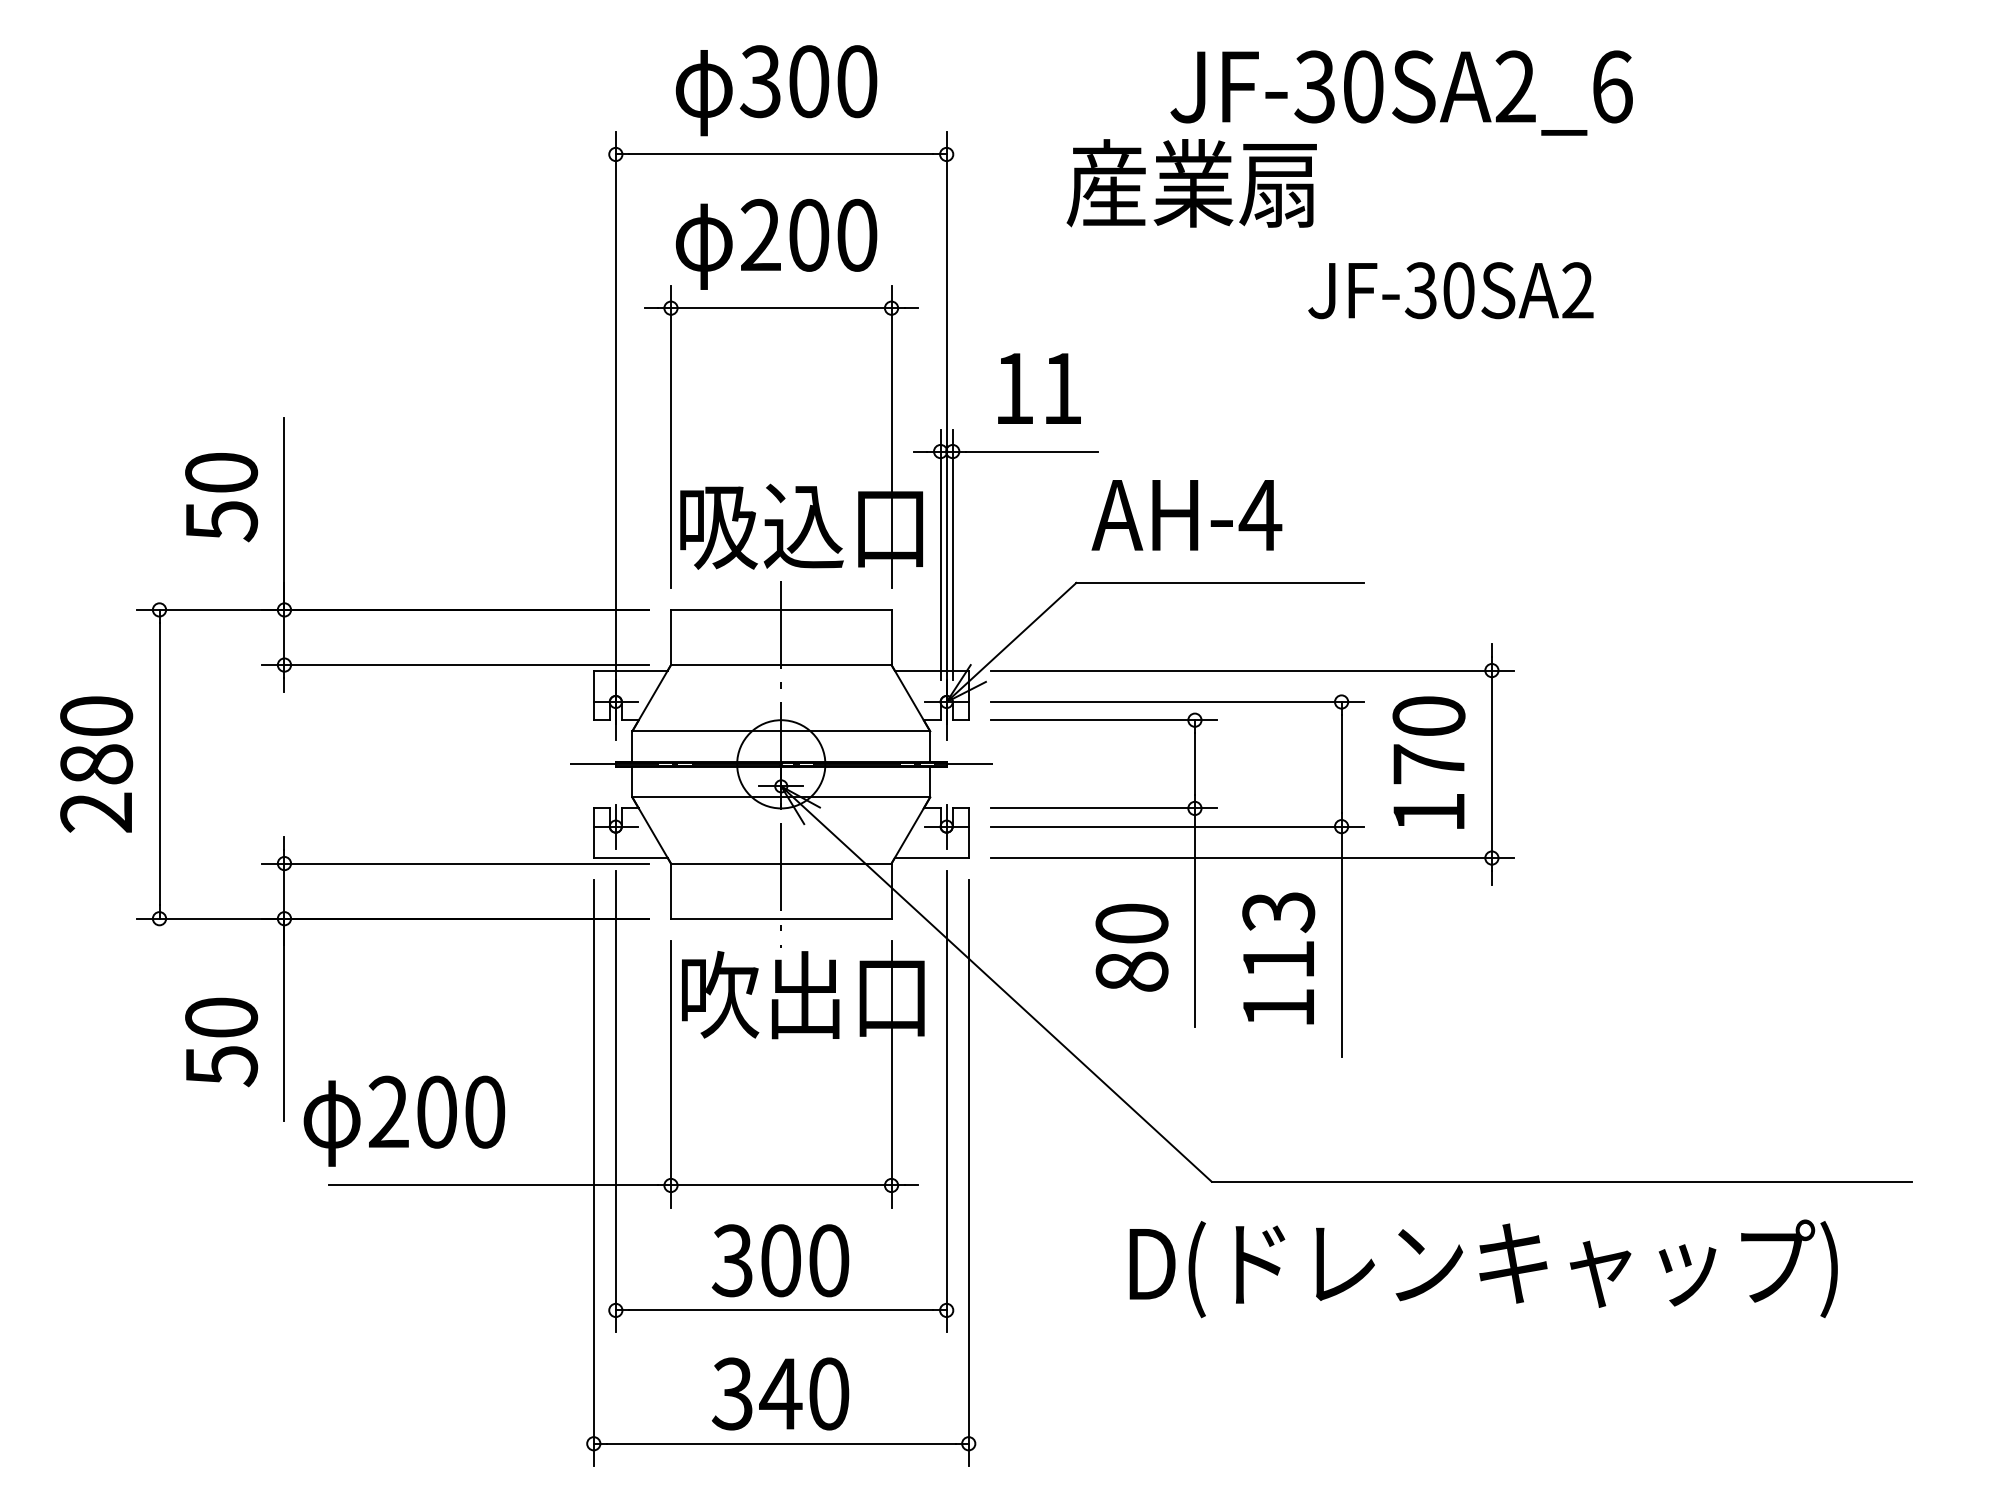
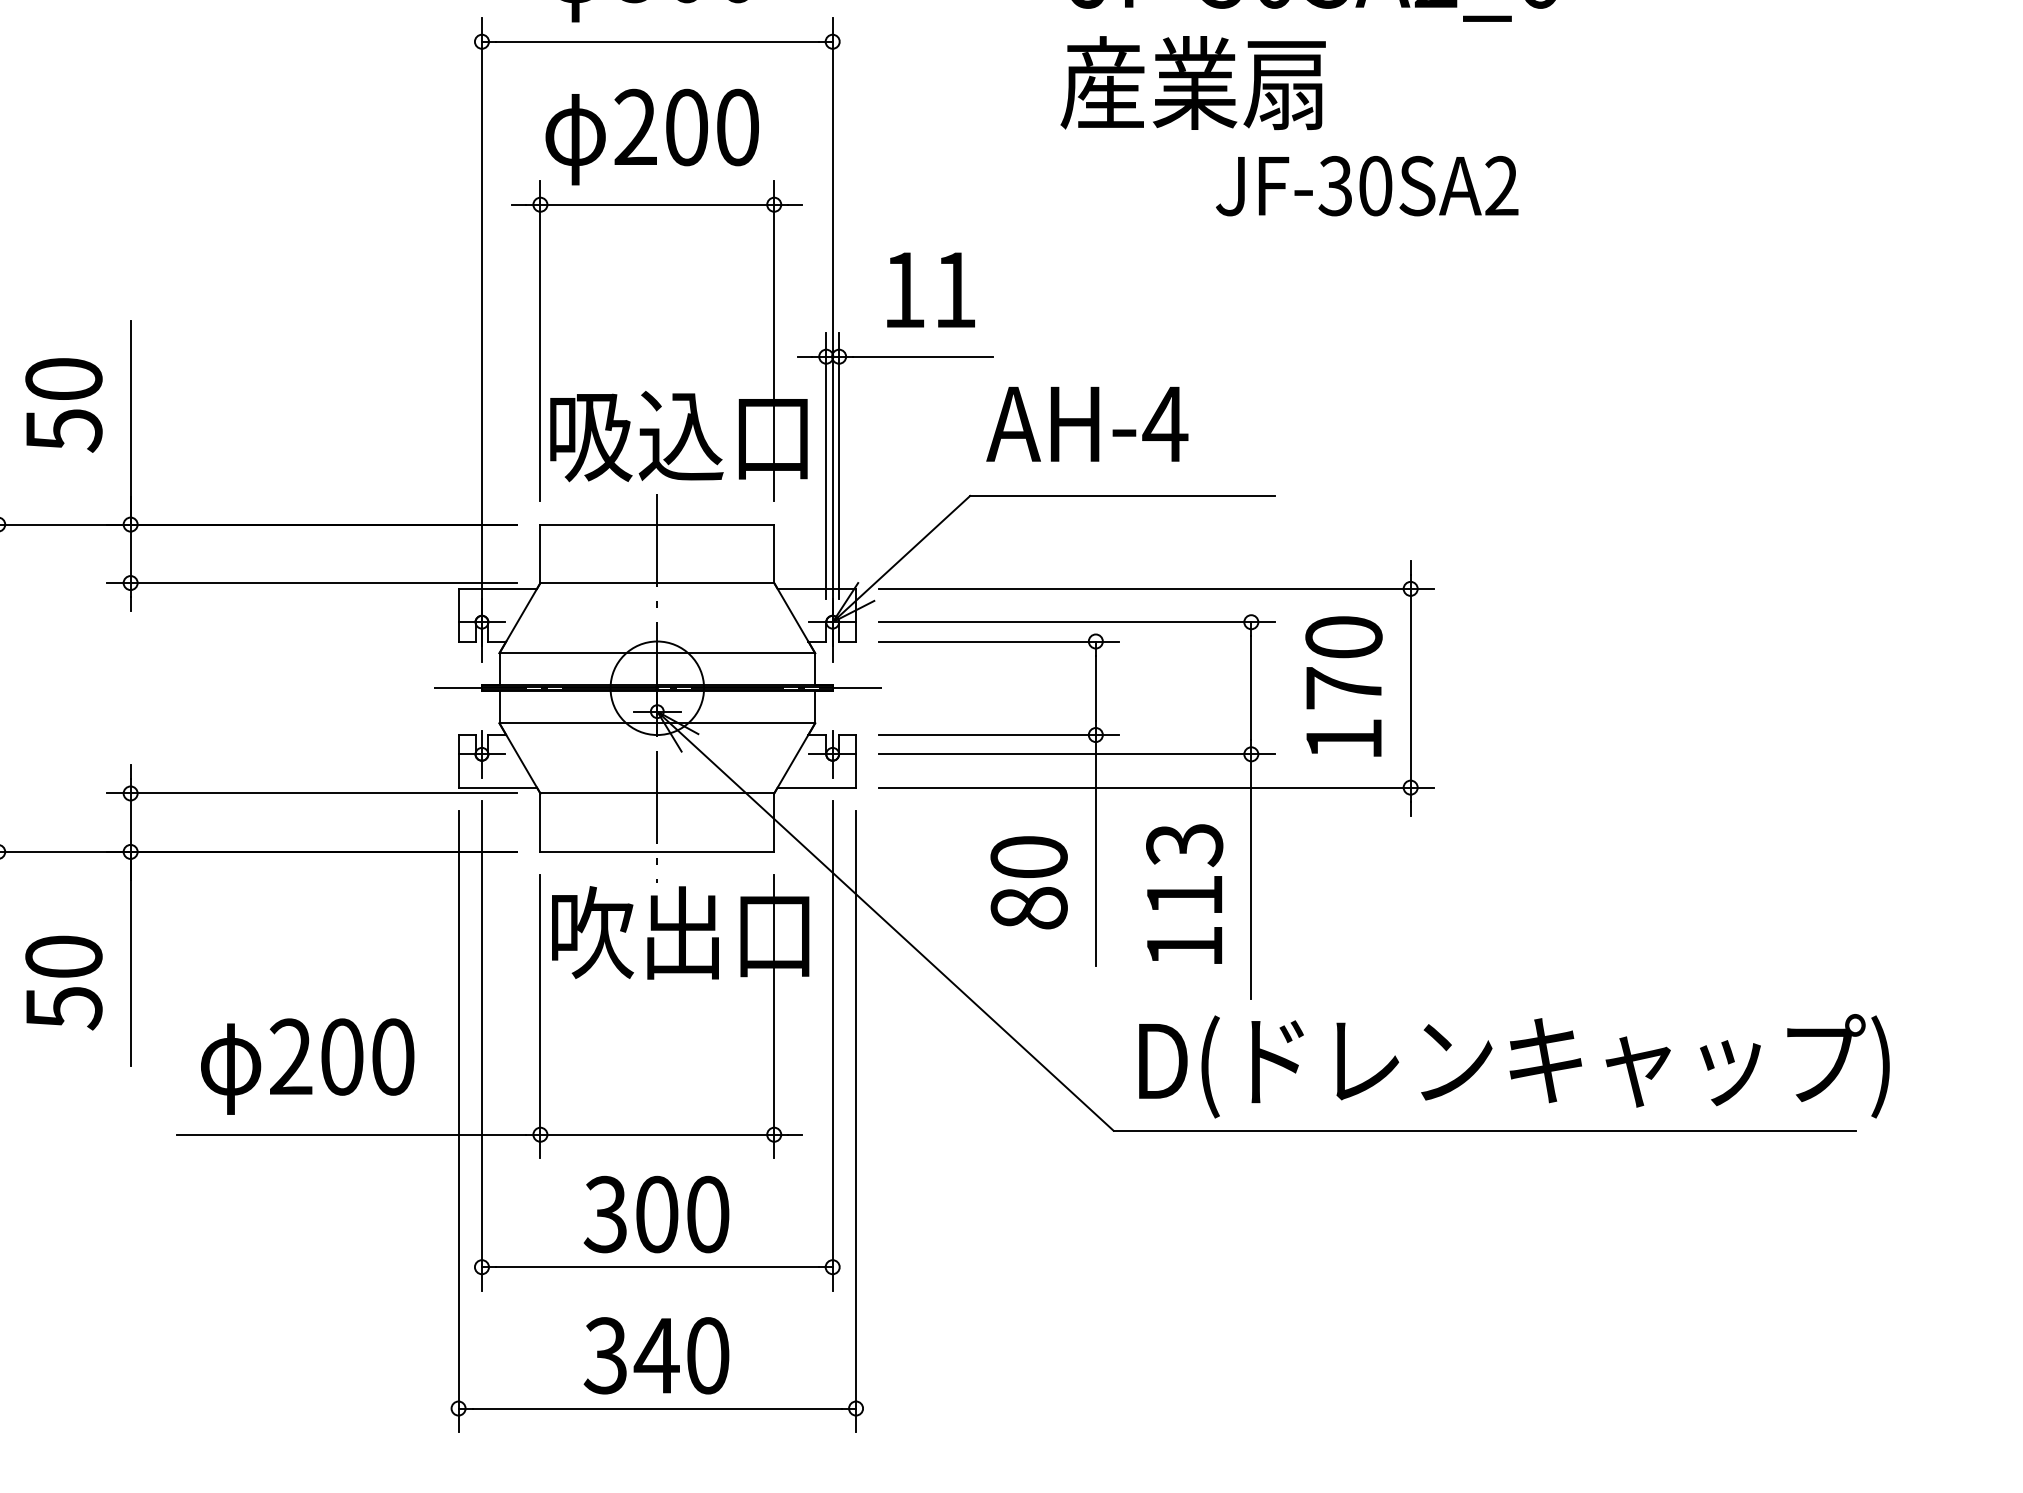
text: (1191, 183) -> (1192, 83), moved
text: (404, 1120) -> (307, 1065), moved
text: (1483, 1268) -> (1514, 1065), moved

